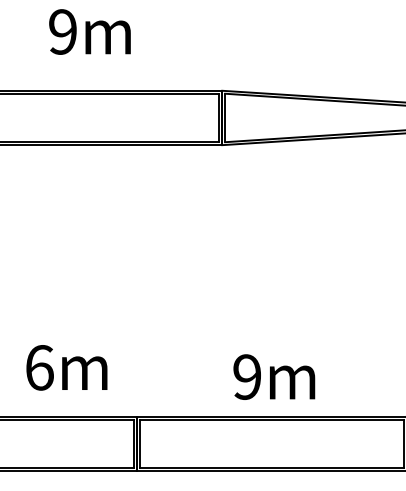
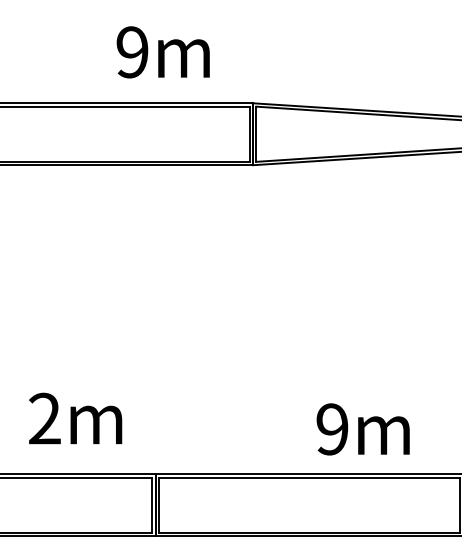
text: (89, 32) -> (162, 52), moved
text: (40, 367) -> (45, 418), 6m -> 2m
text: (273, 377) -> (362, 429), moved

